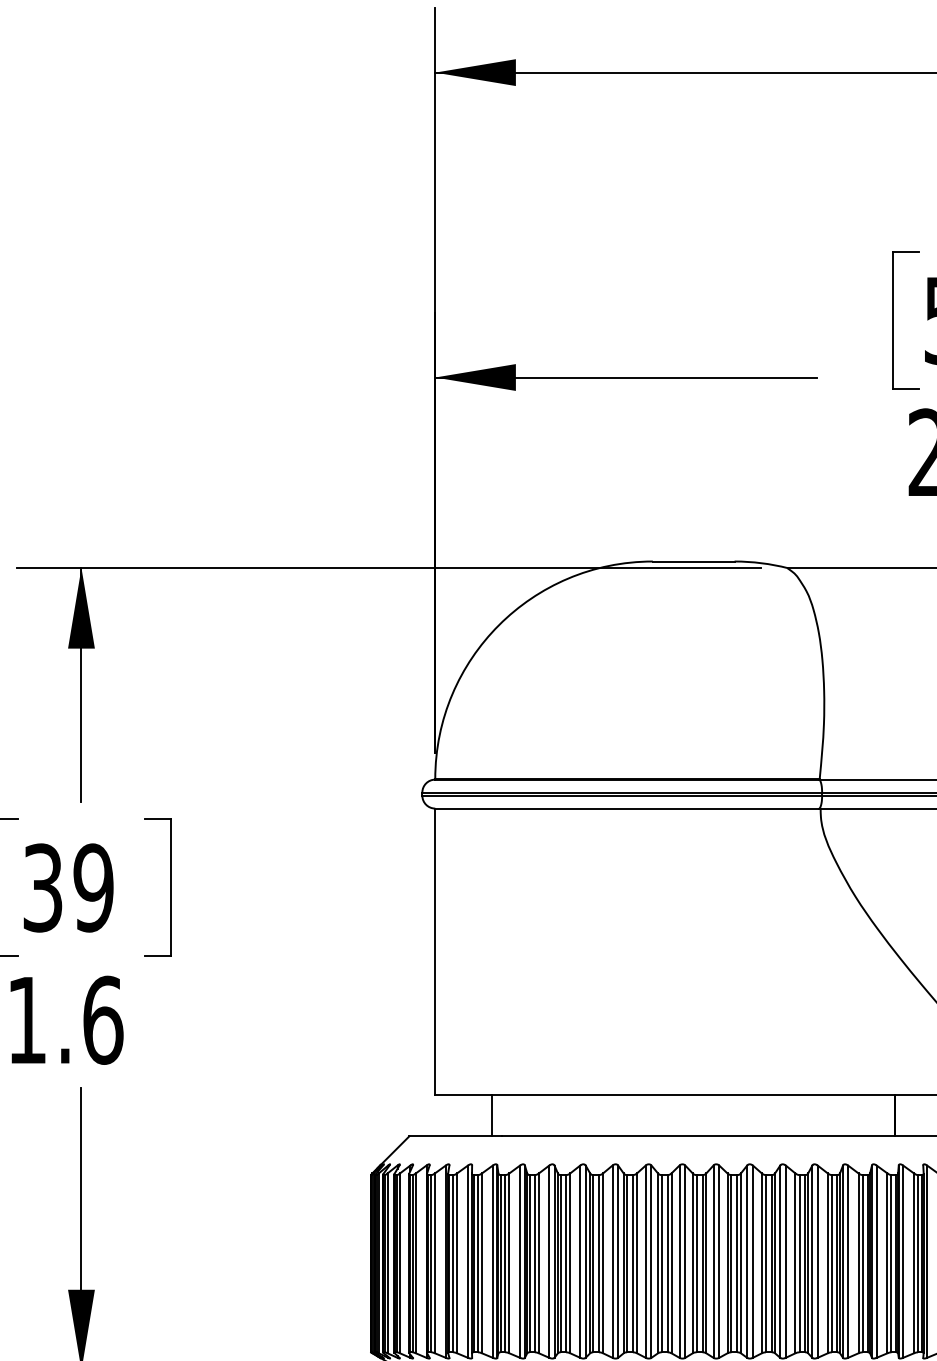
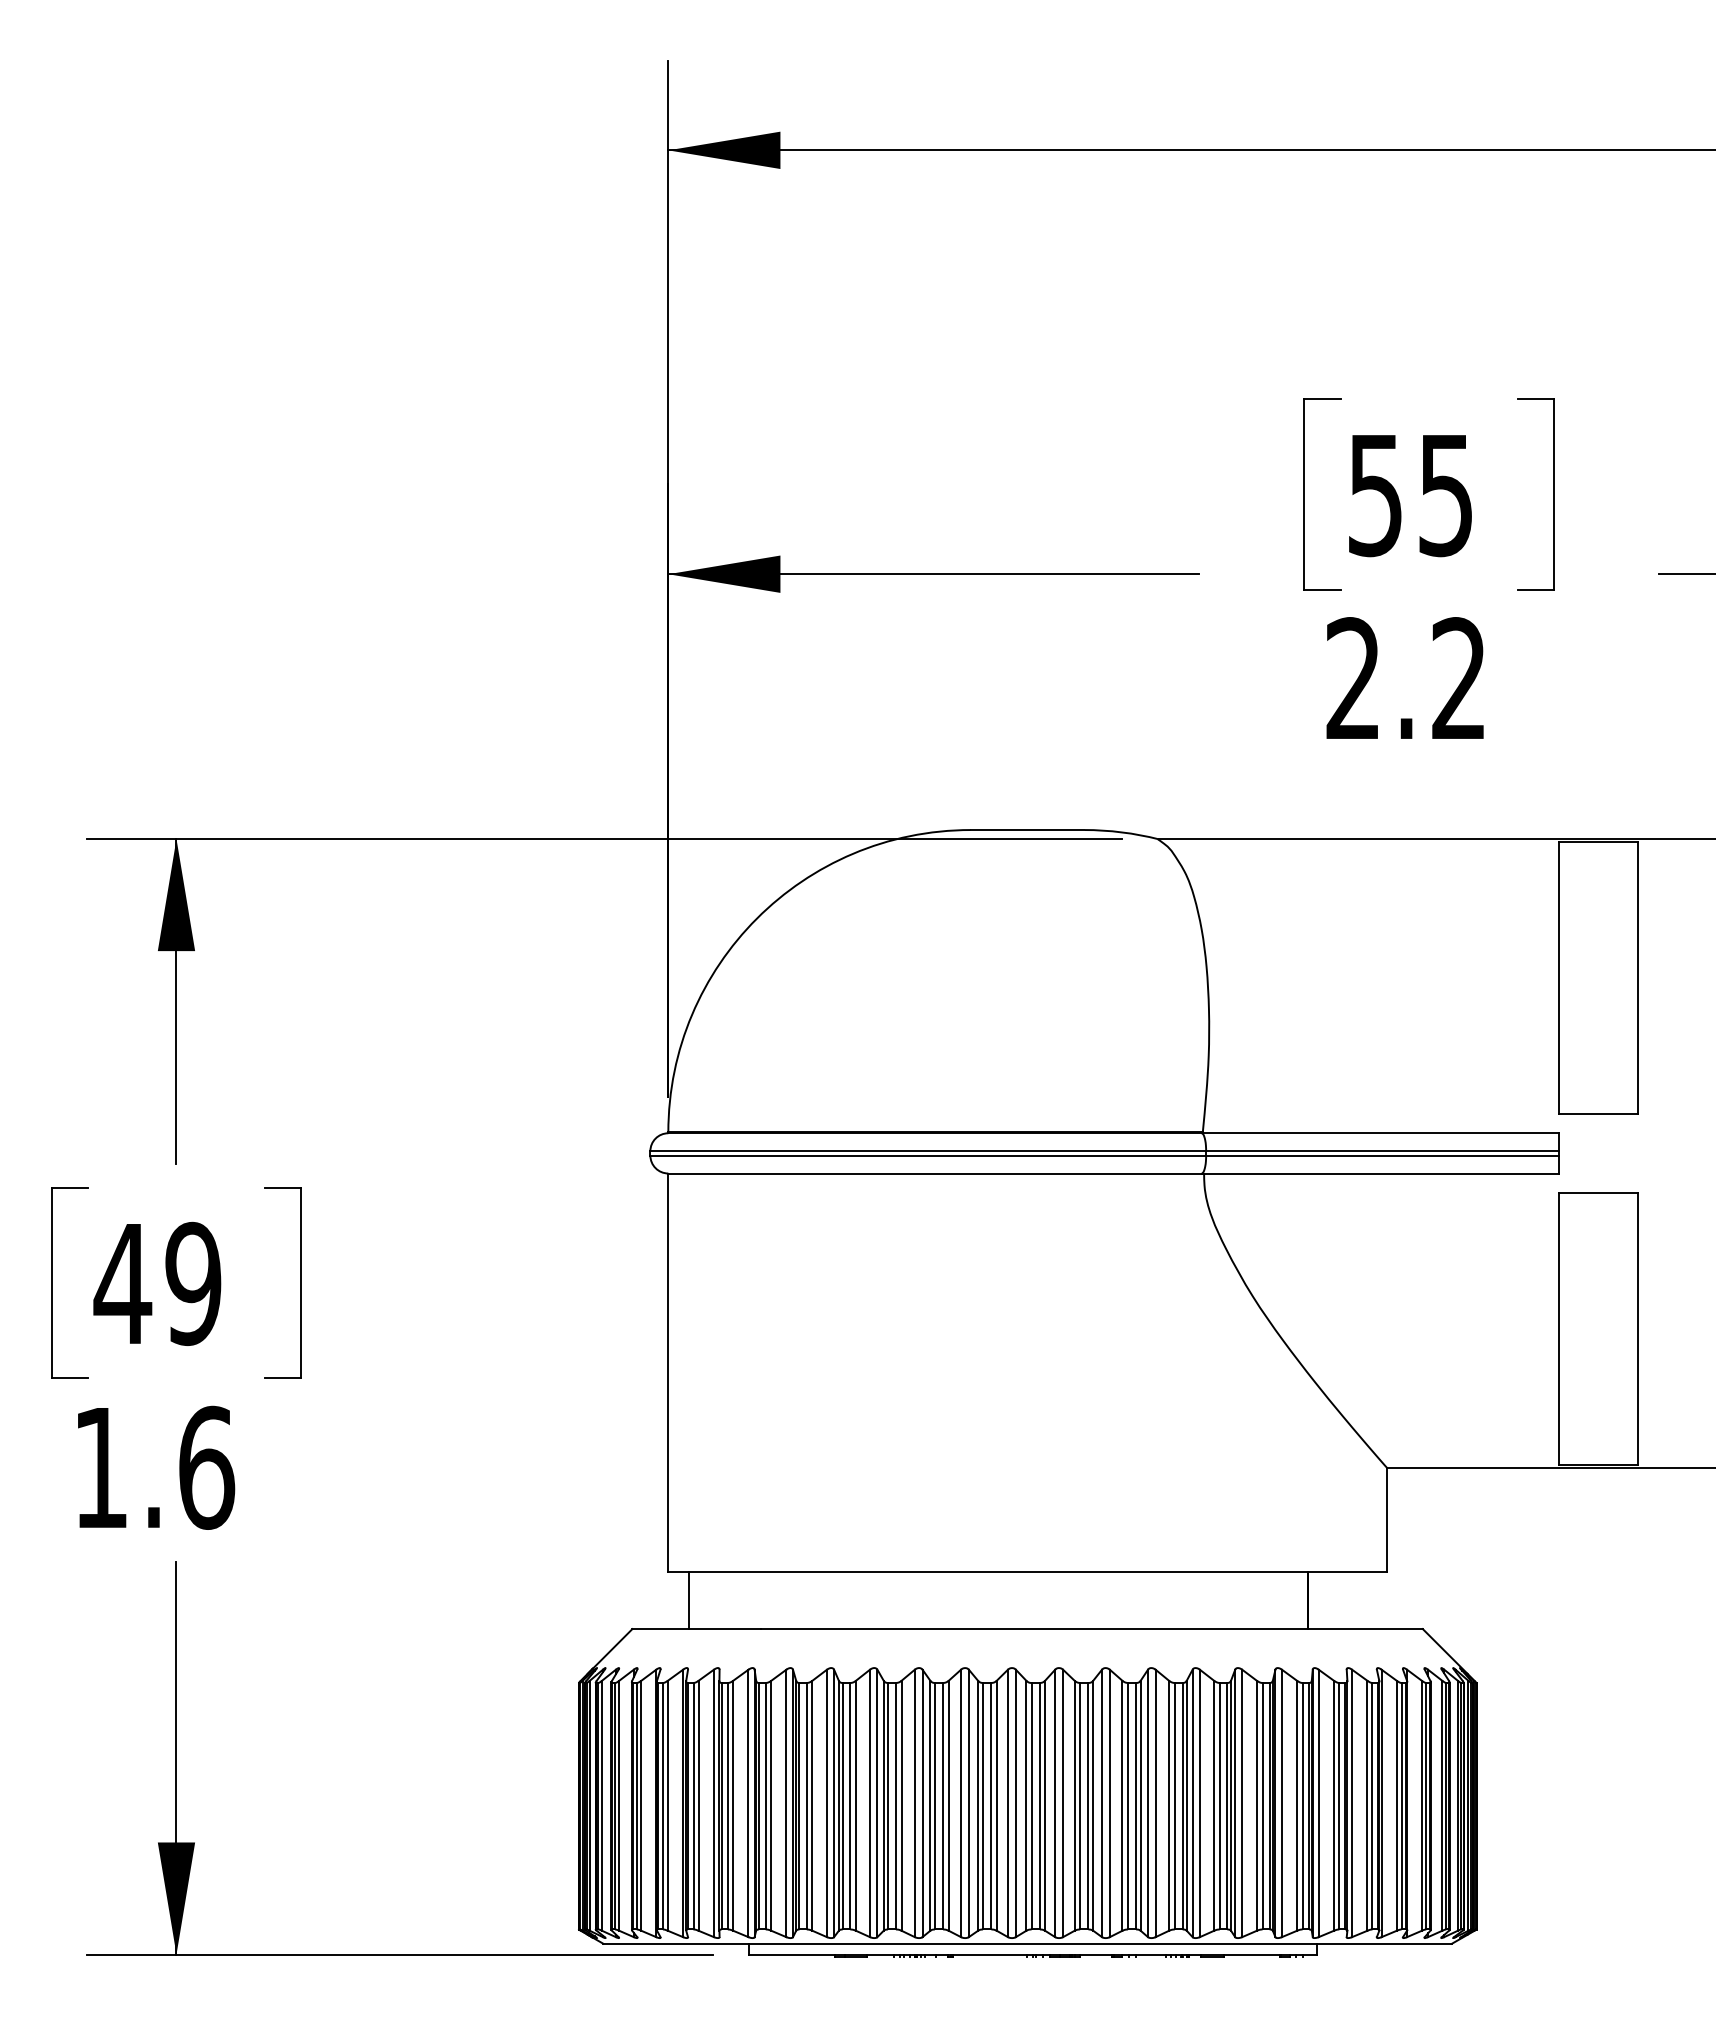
text: (42, 887) -> (122, 1283), 39 -> 49
line: (492, 1115) -> (689, 1600), moved

